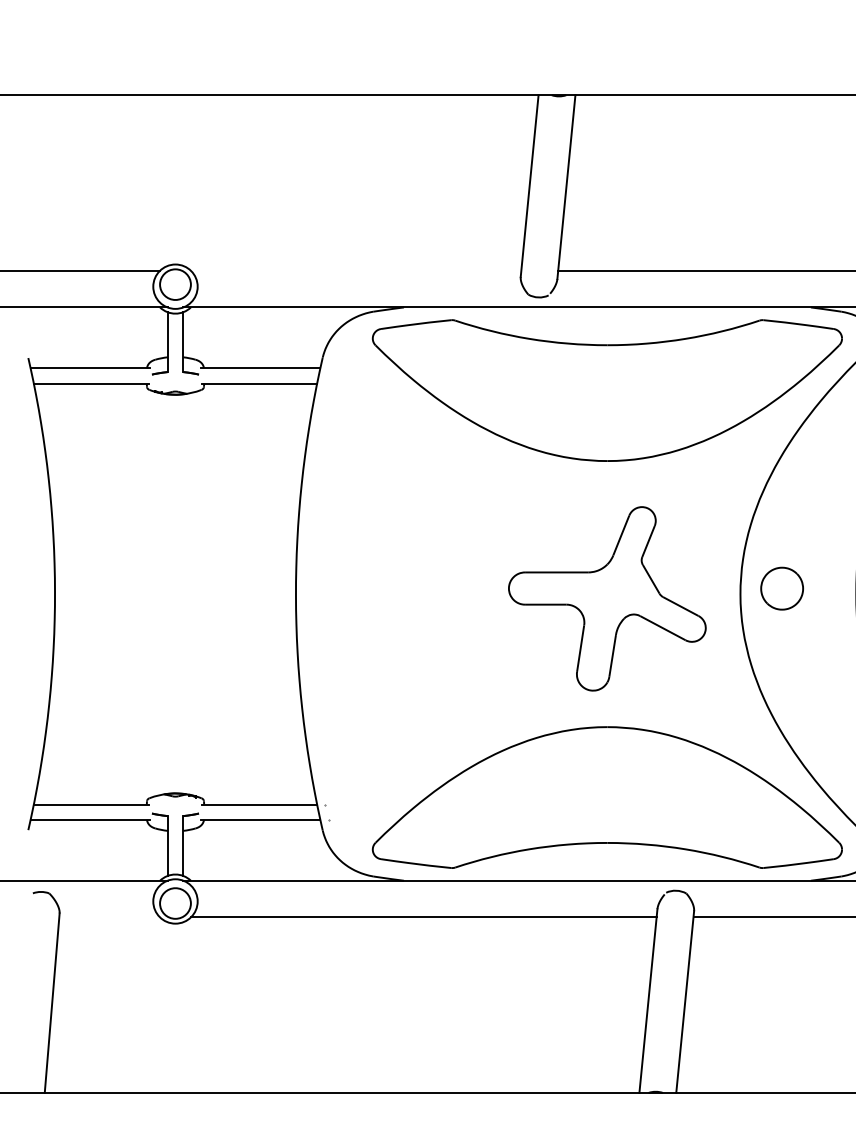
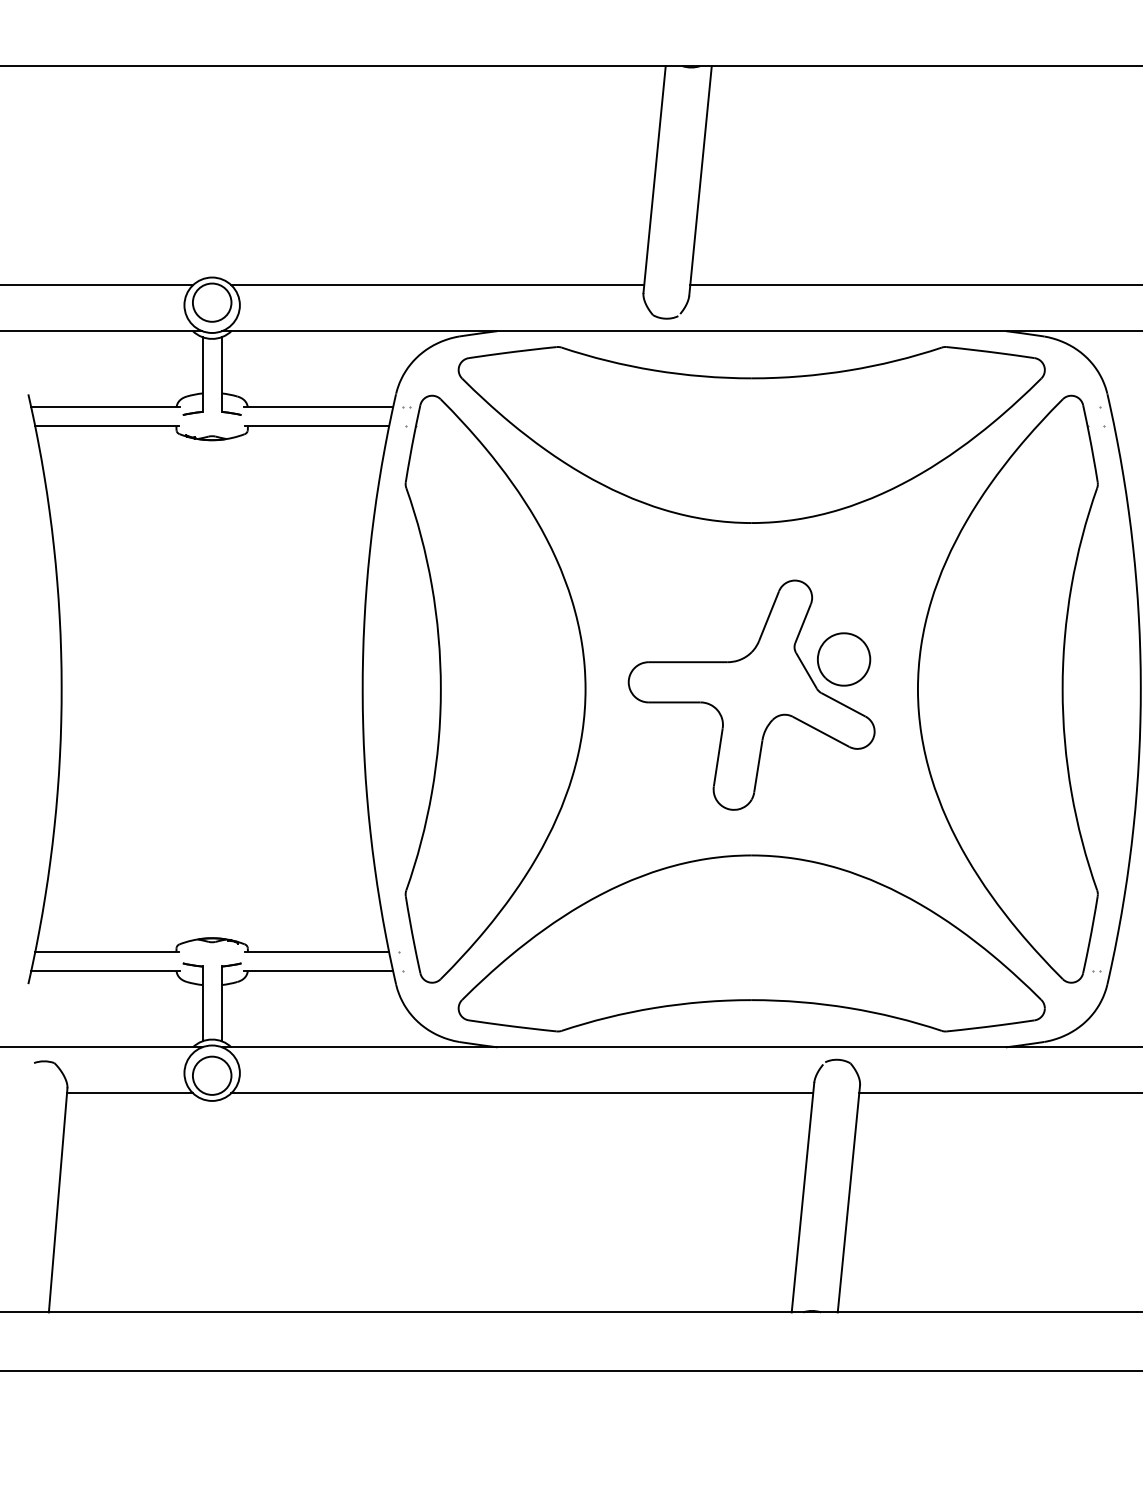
line: (355, 270) -> (437, 285), added
part: (782, 588) -> (844, 659), moved
part: (401, 593) -> (494, 688), added
line: (109, 917) -> (129, 1093), added

